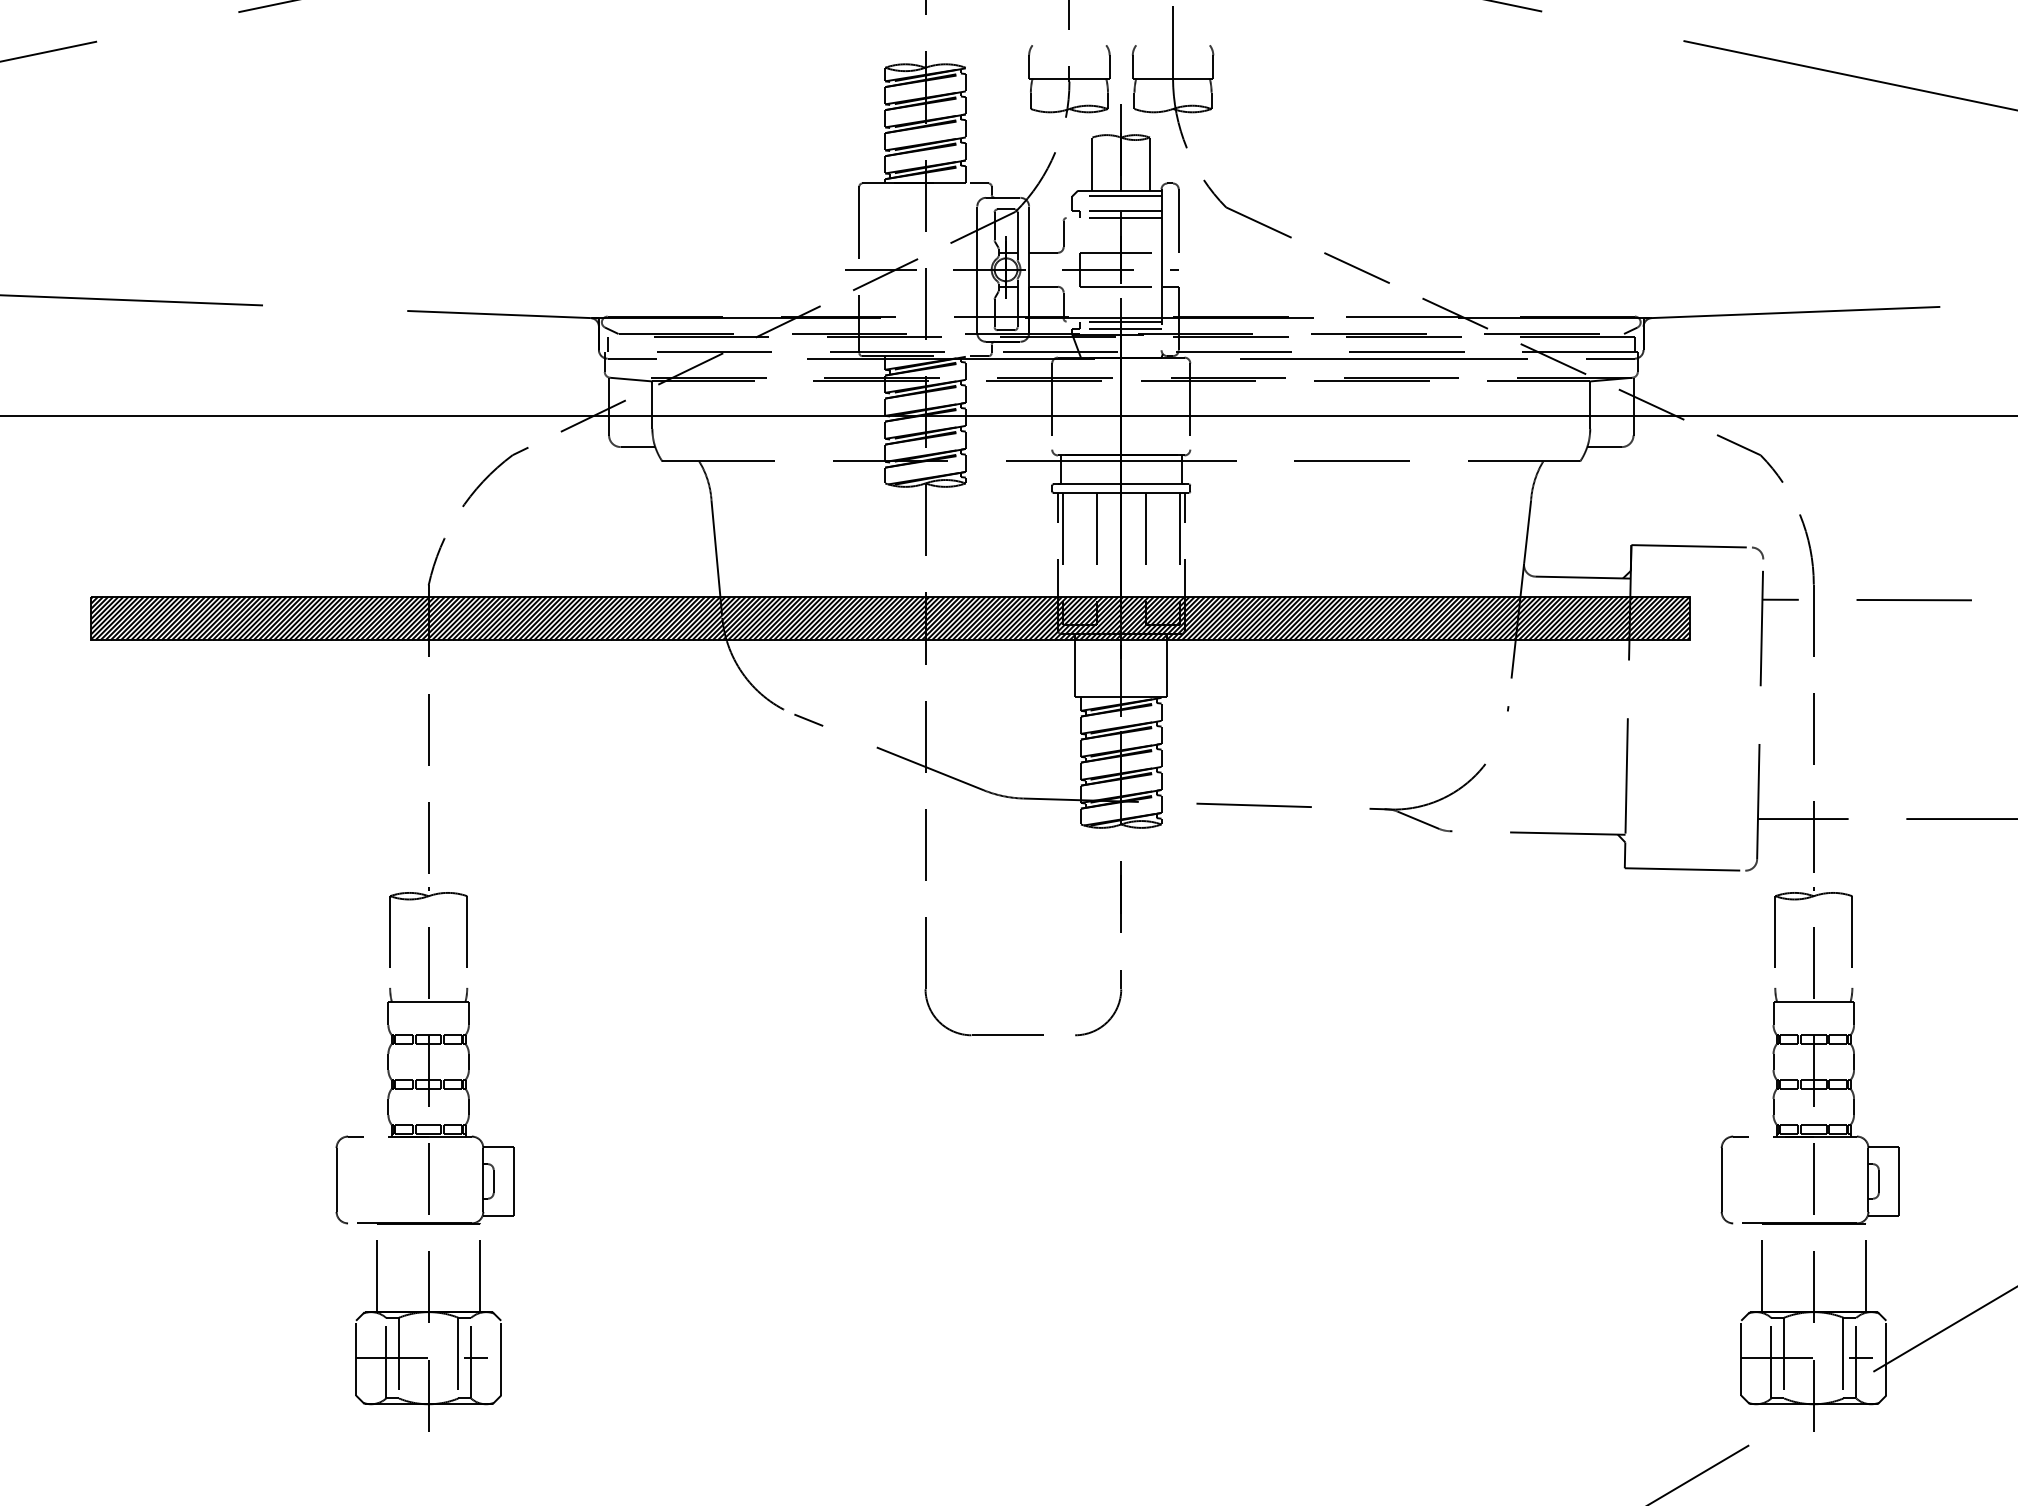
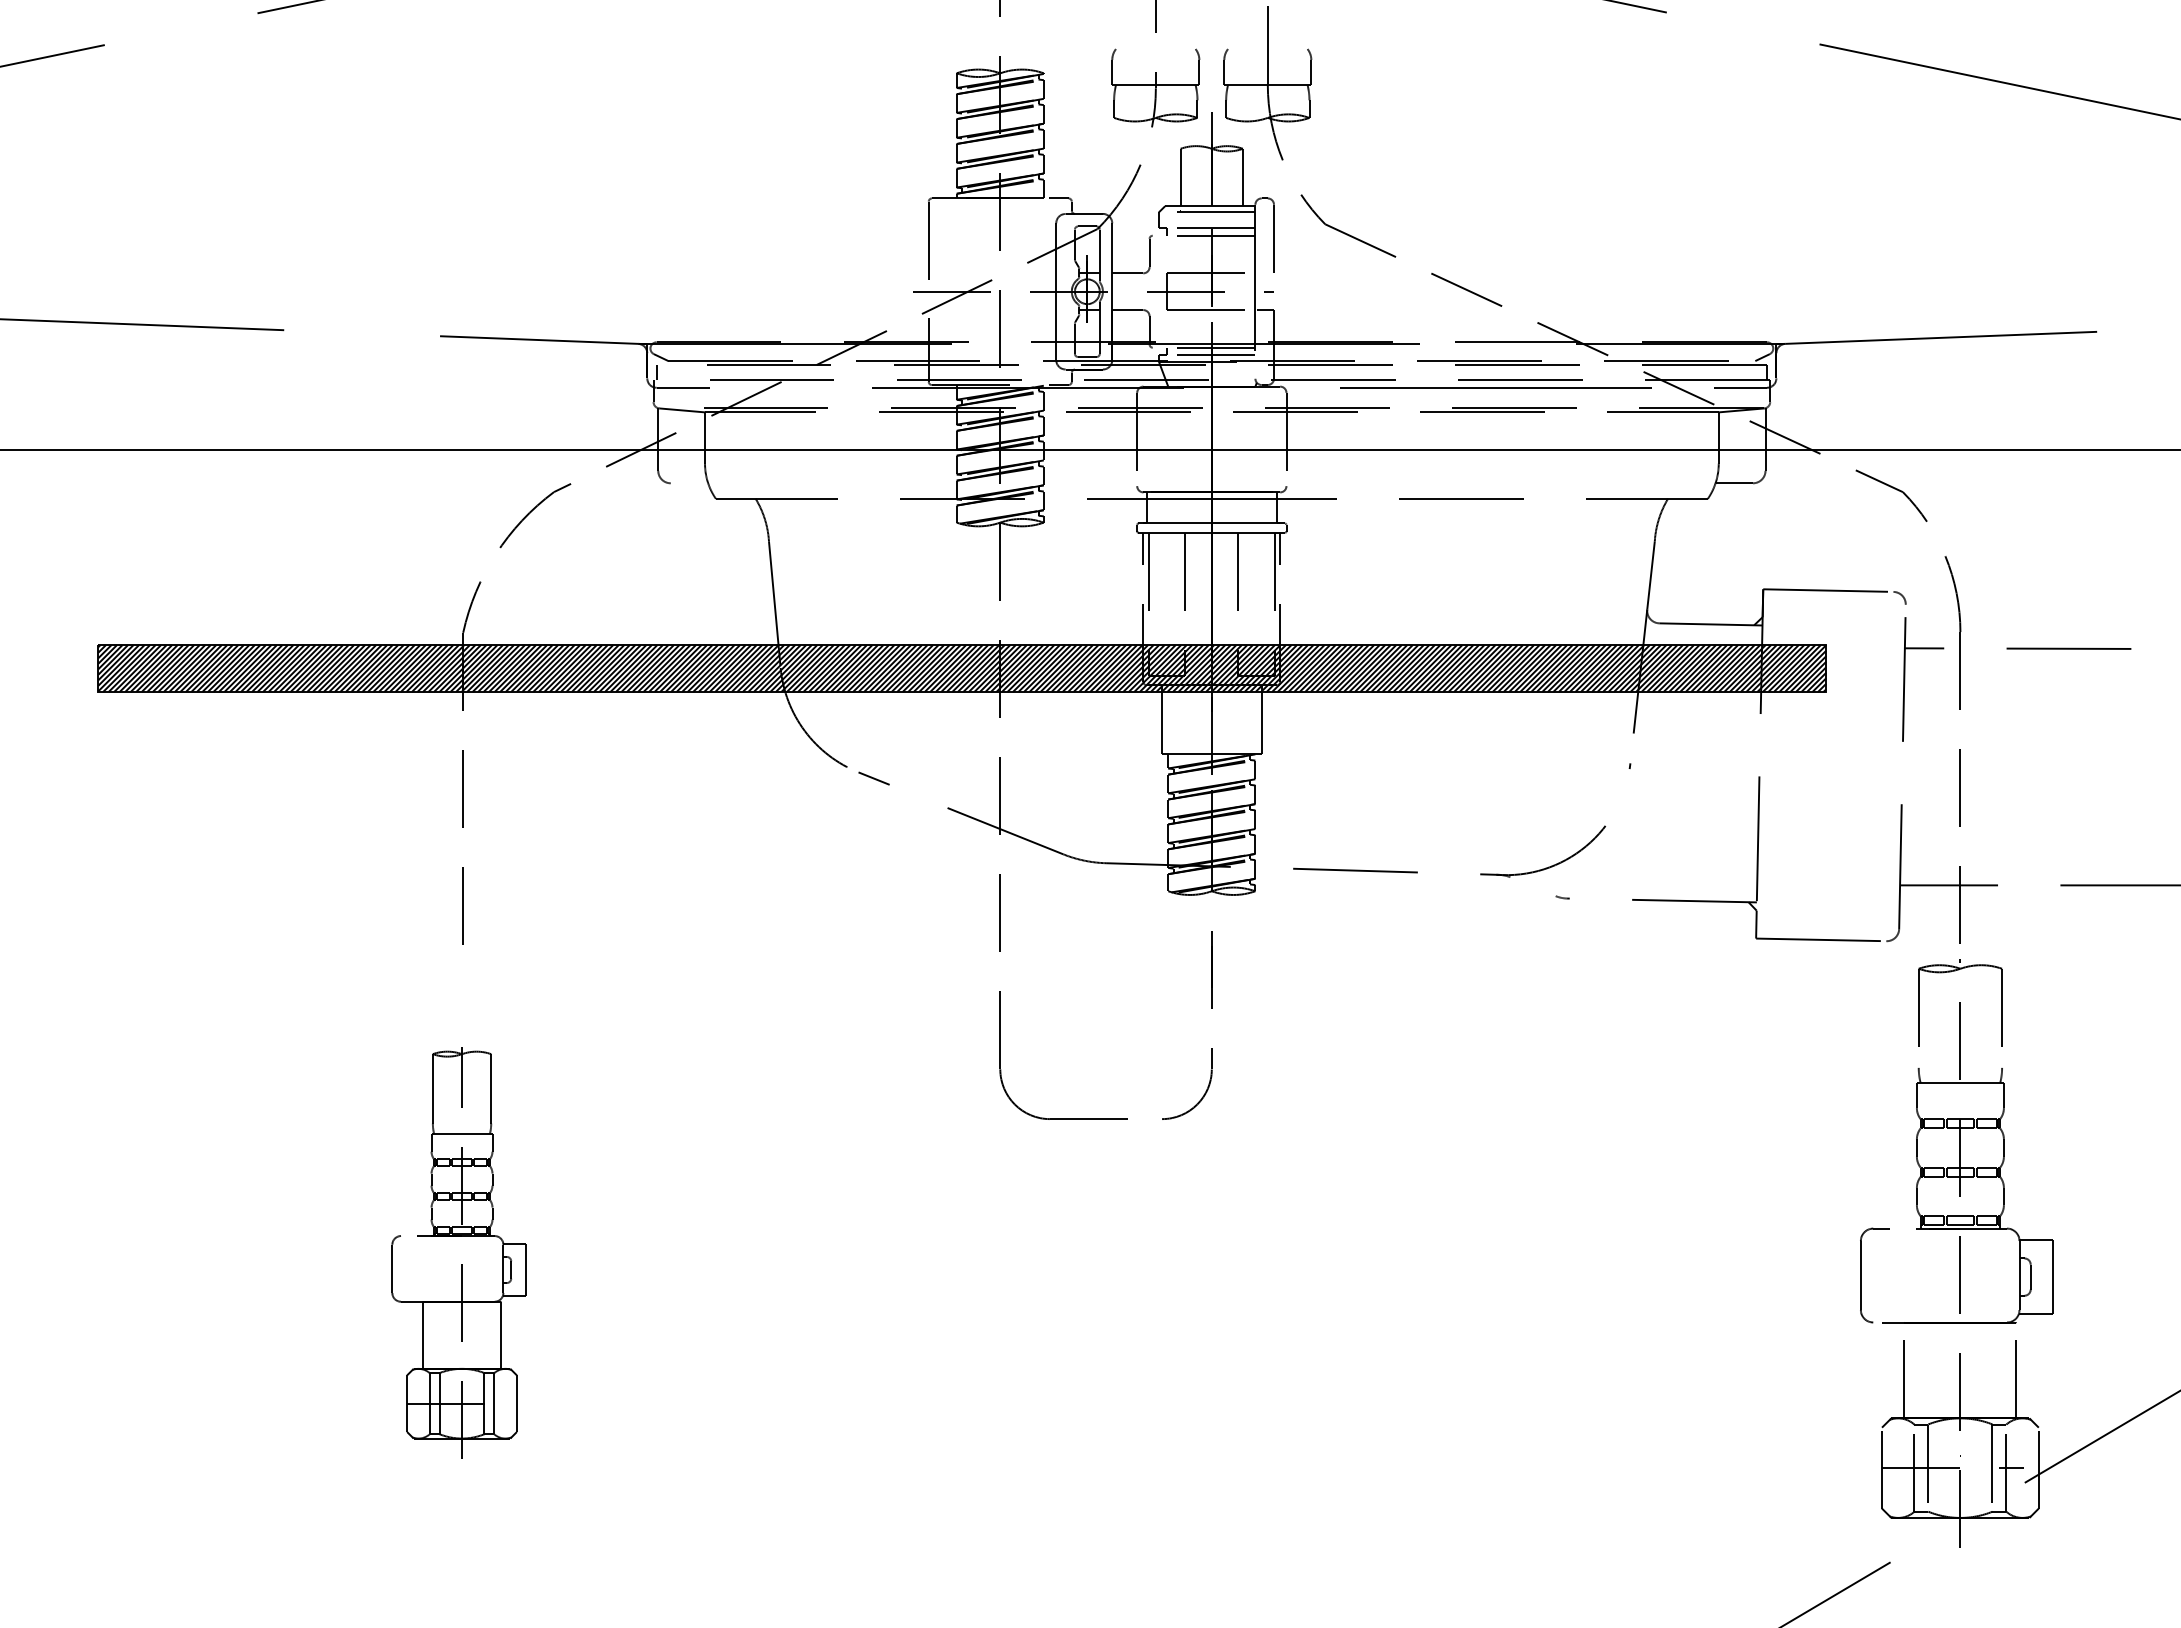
line: (637, 447) -> (688, 483), removed
line: (1418, 820) -> (1533, 886), removed
part: (424, 1159) -> (458, 1253), size x0.7

